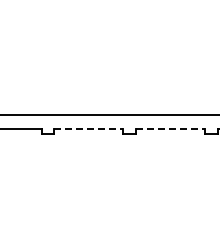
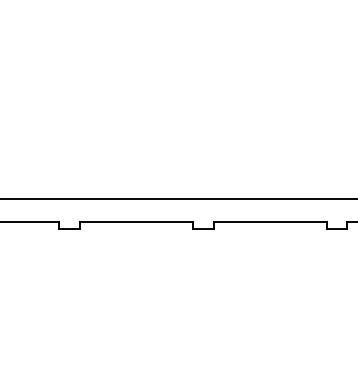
line: (89, 129) -> (137, 221), dashed -> solid
line: (170, 129) -> (270, 221), dashed -> solid

